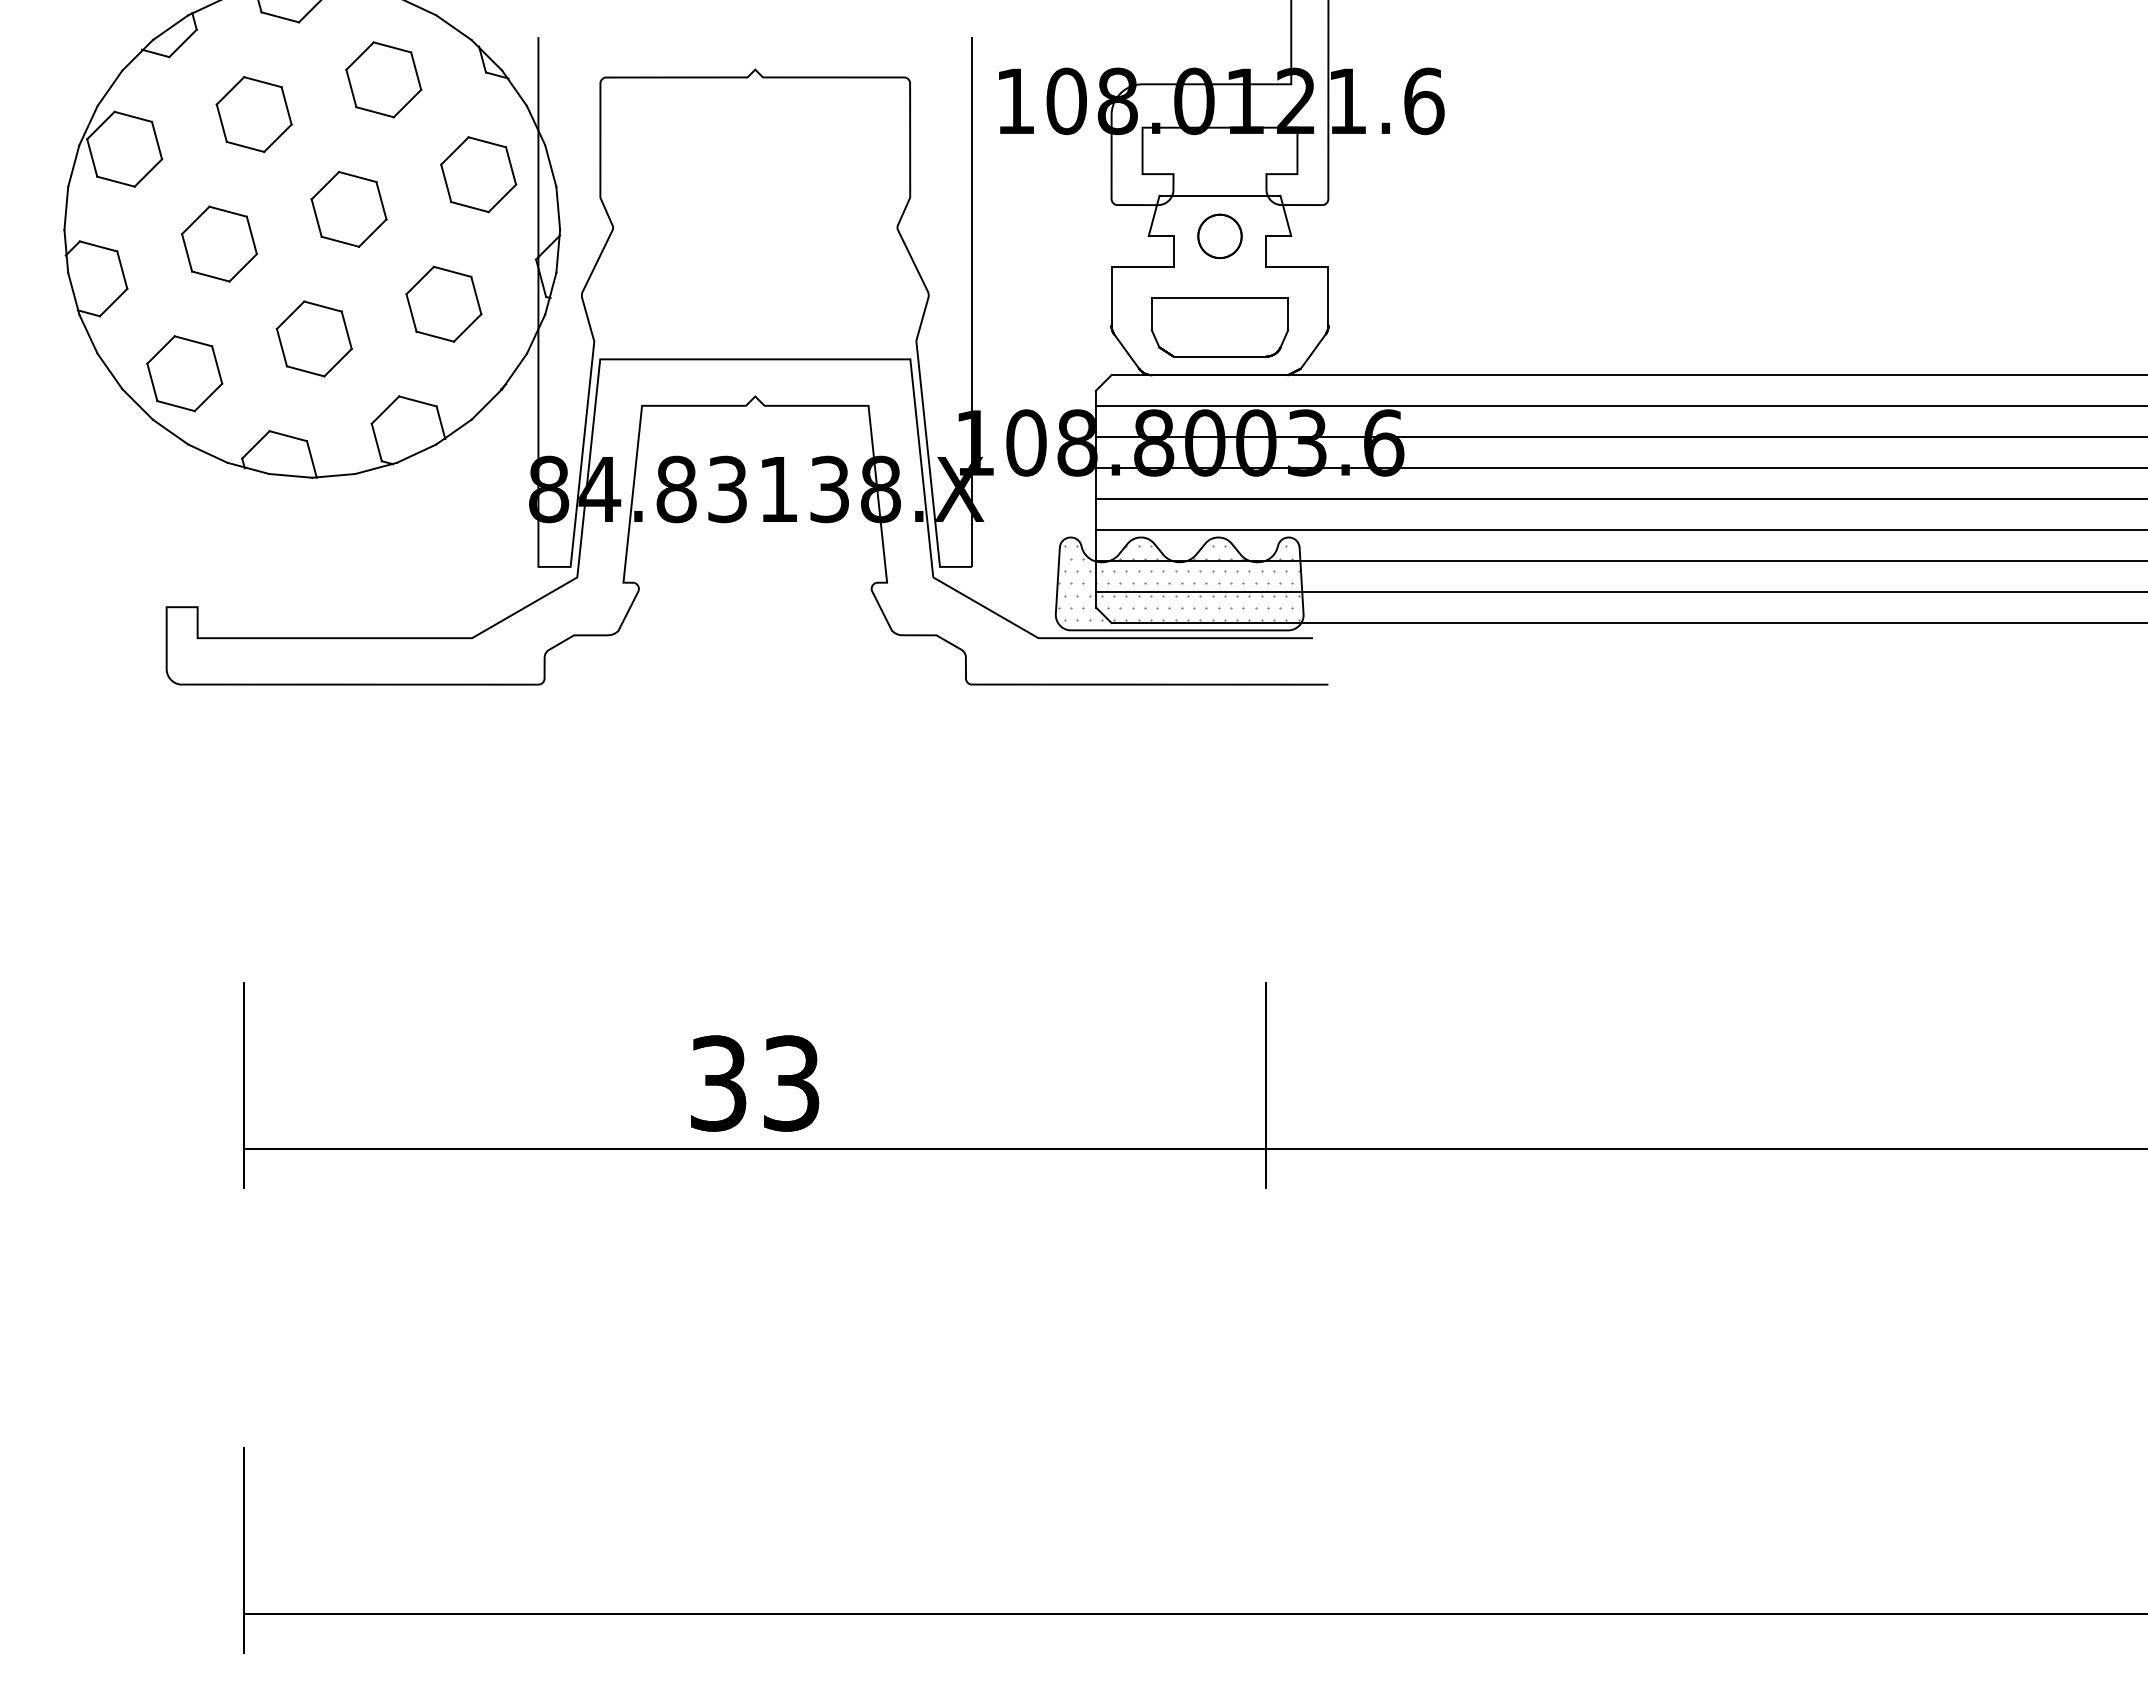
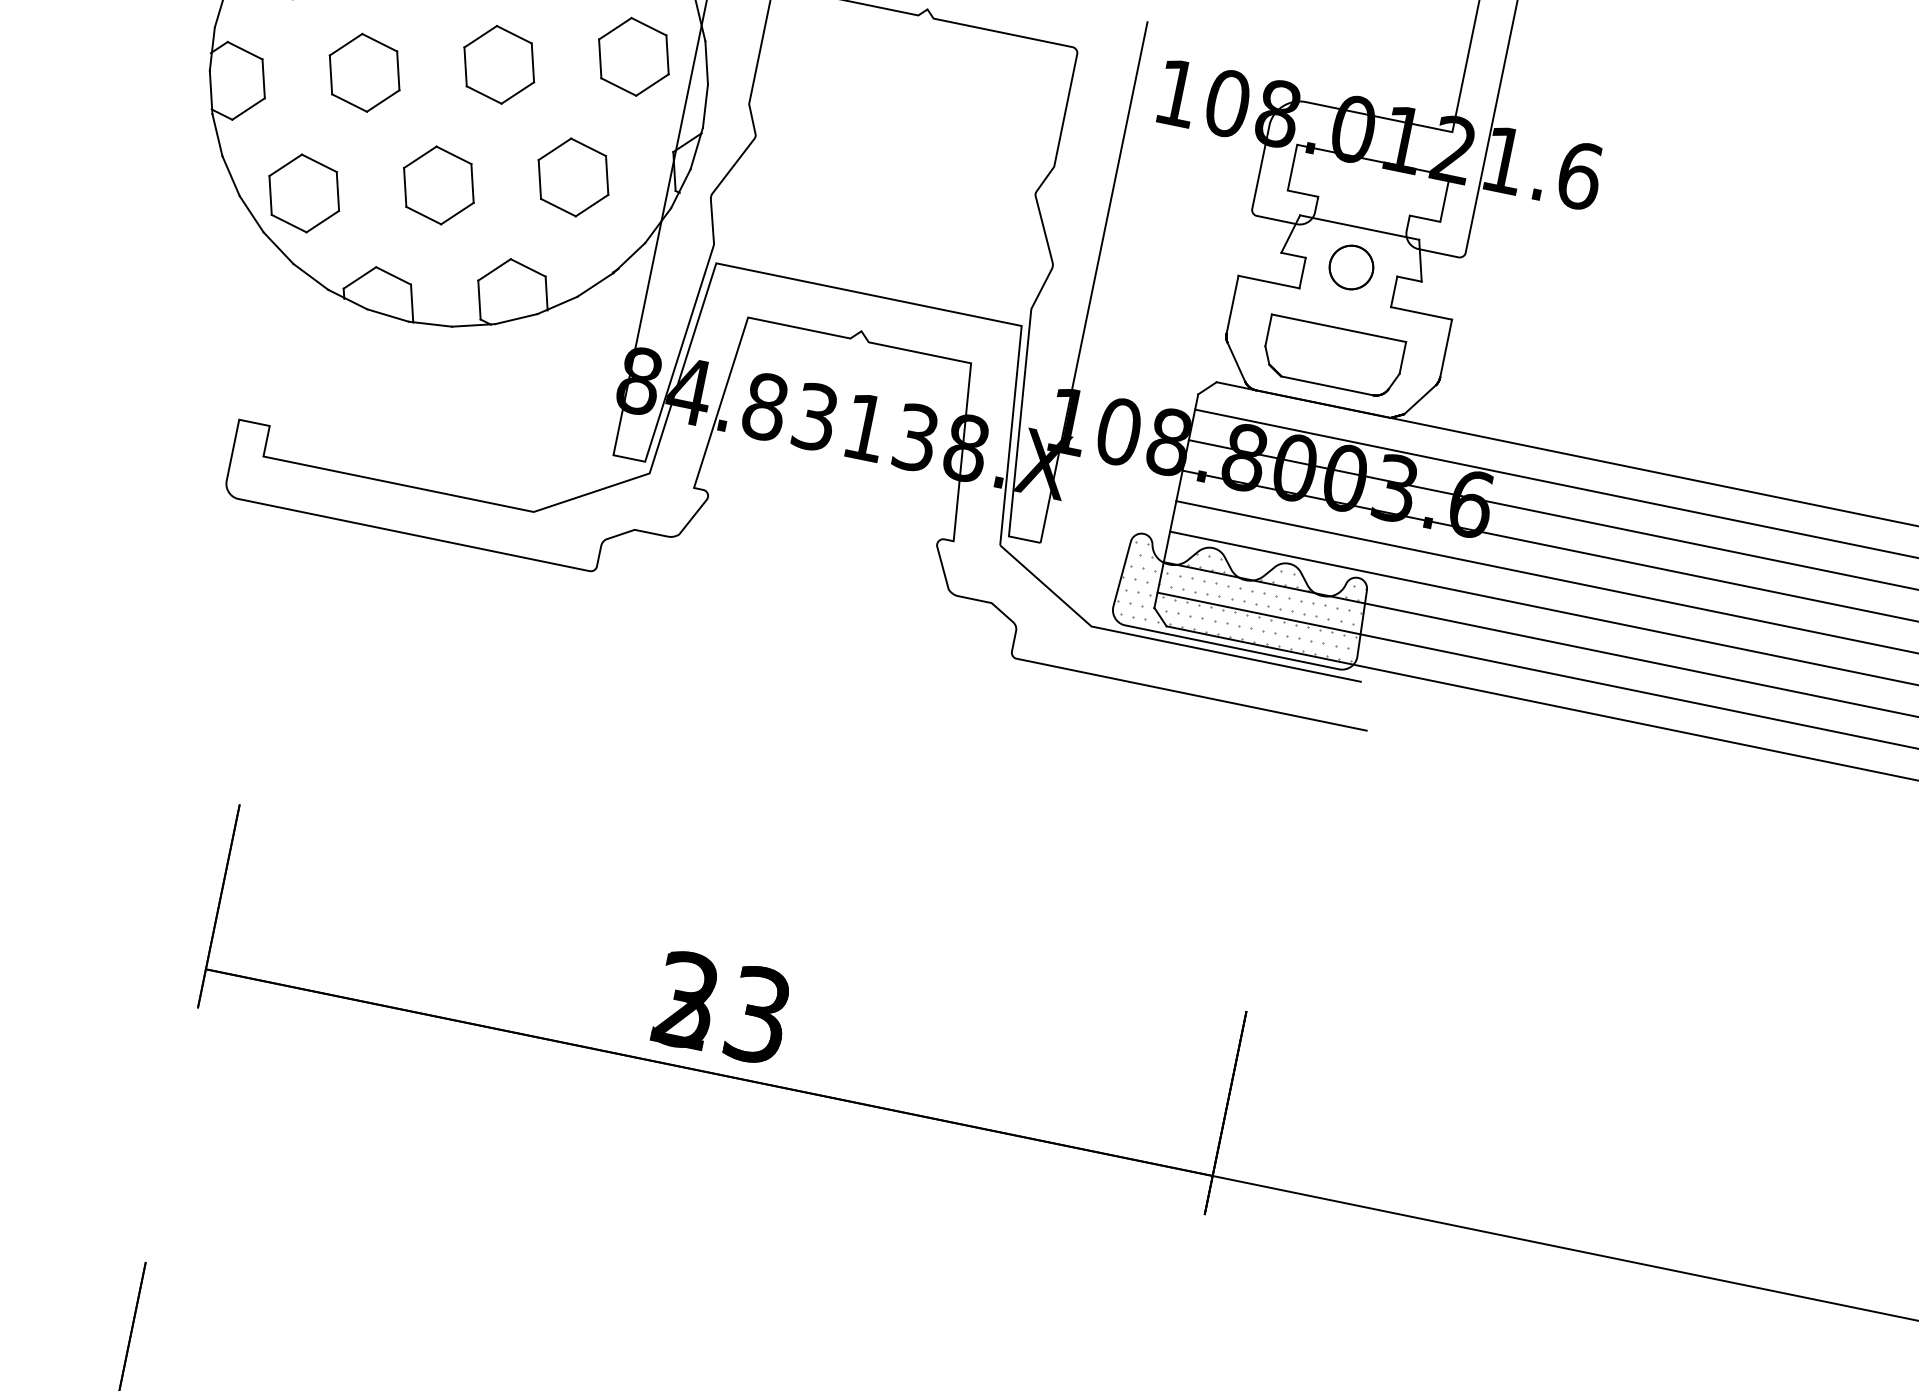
text: (718, 1083) -> (686, 1000), 33 -> 23

